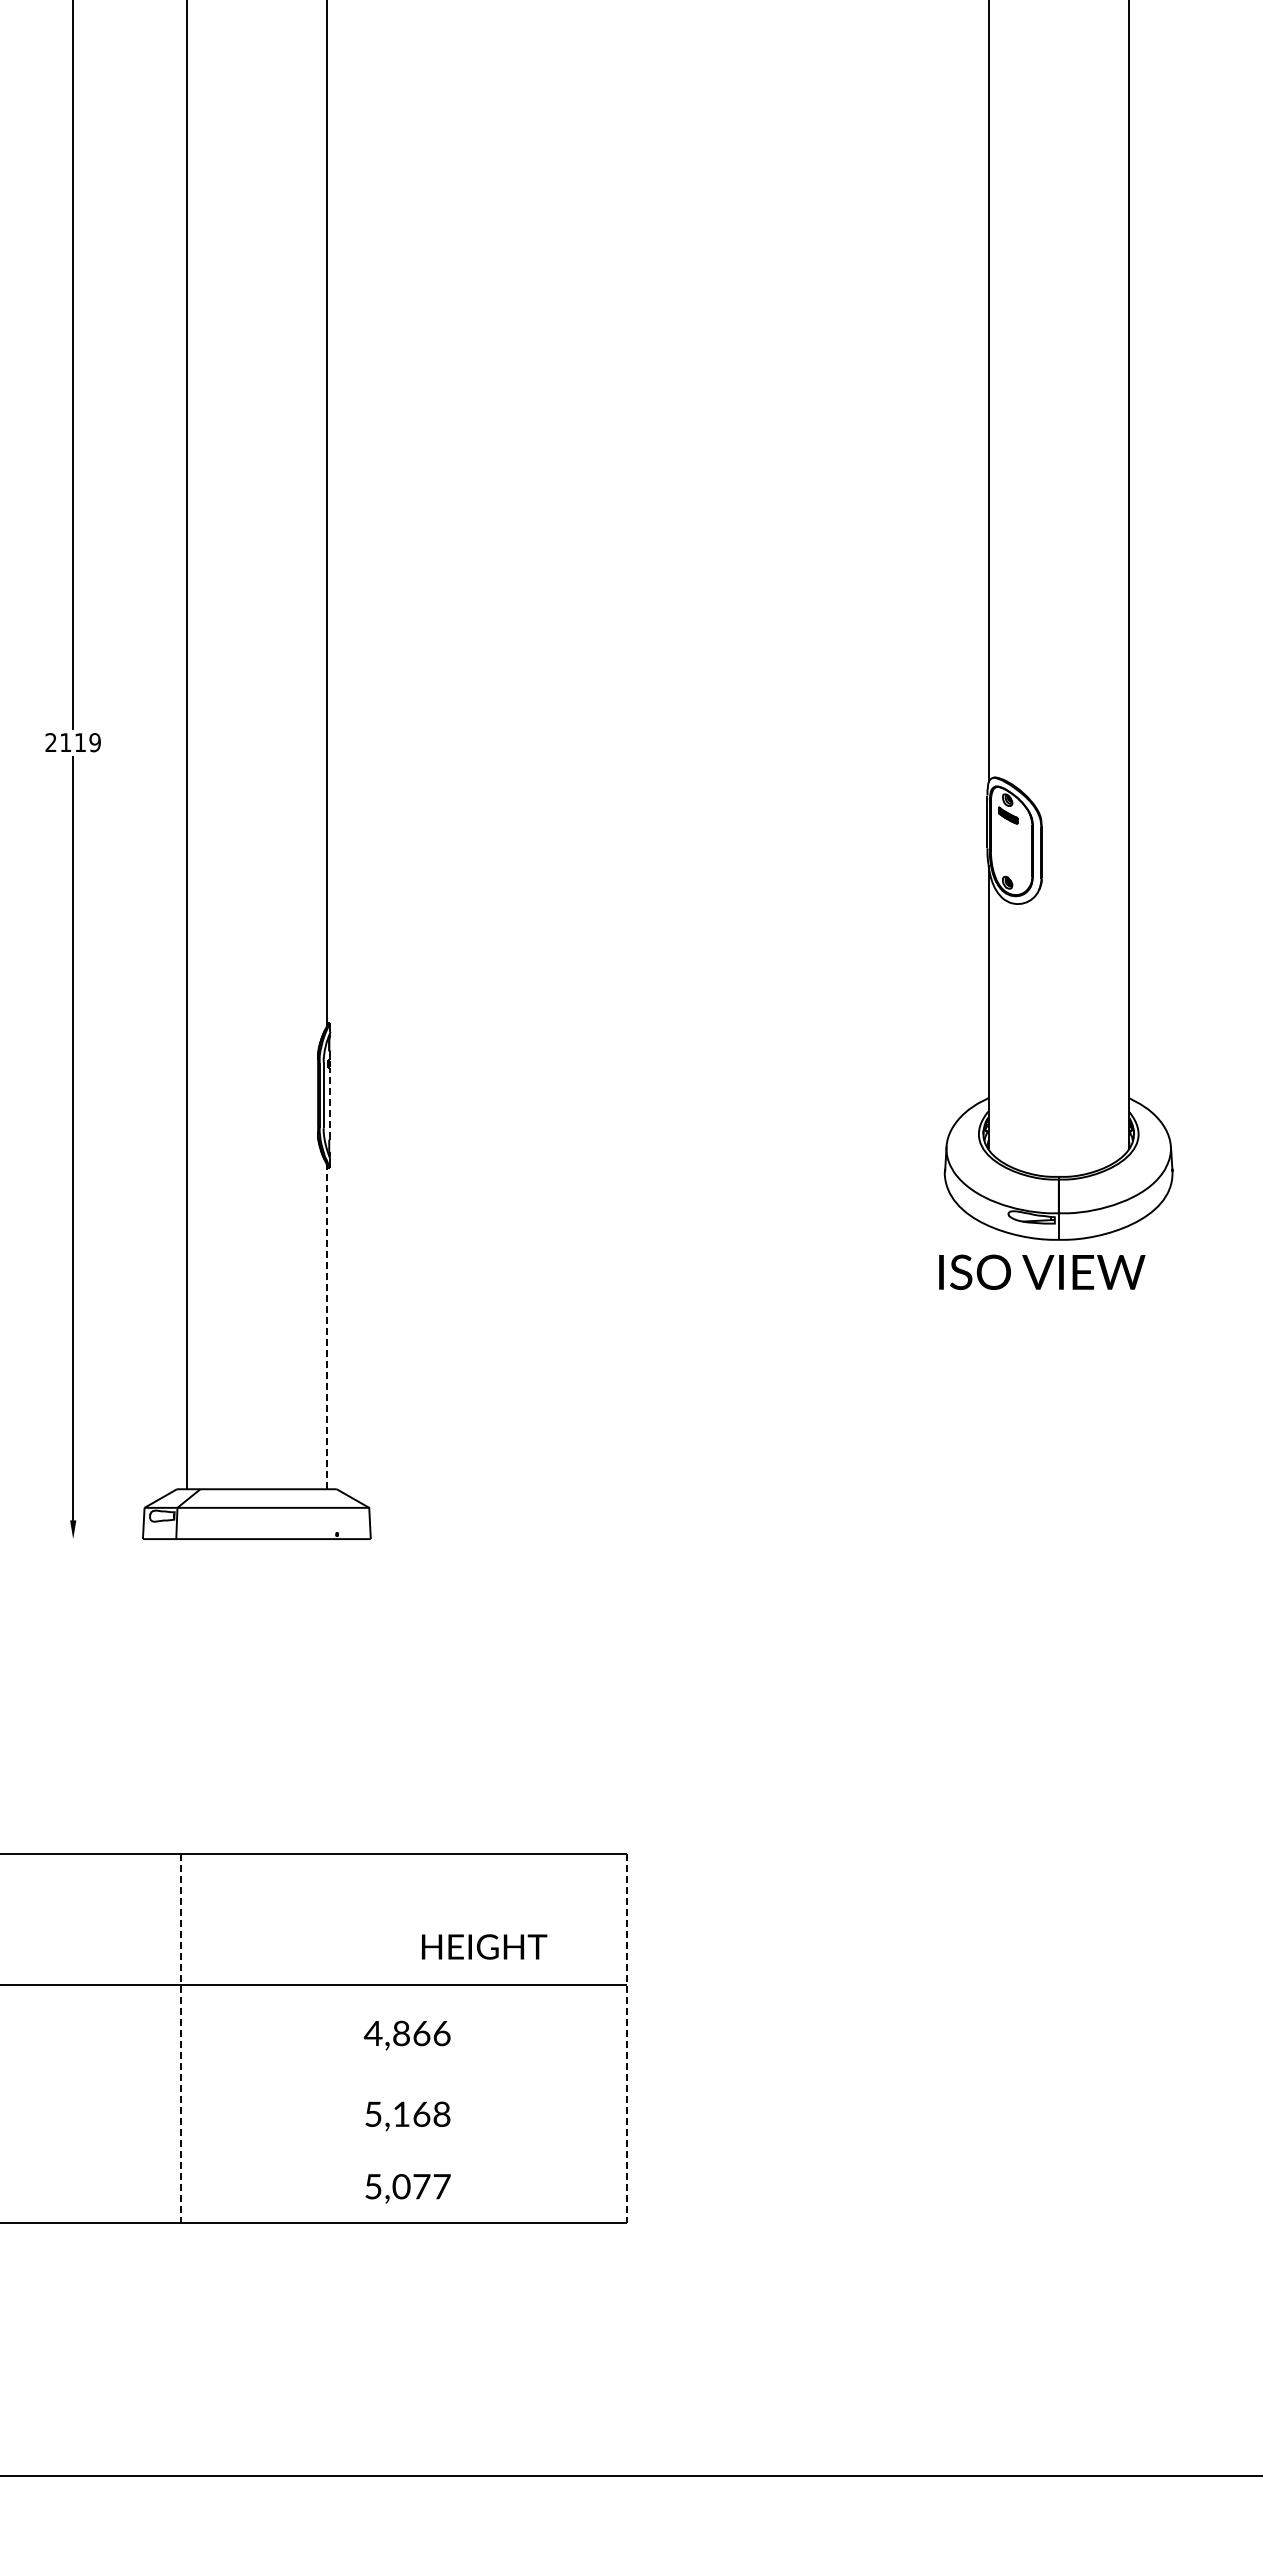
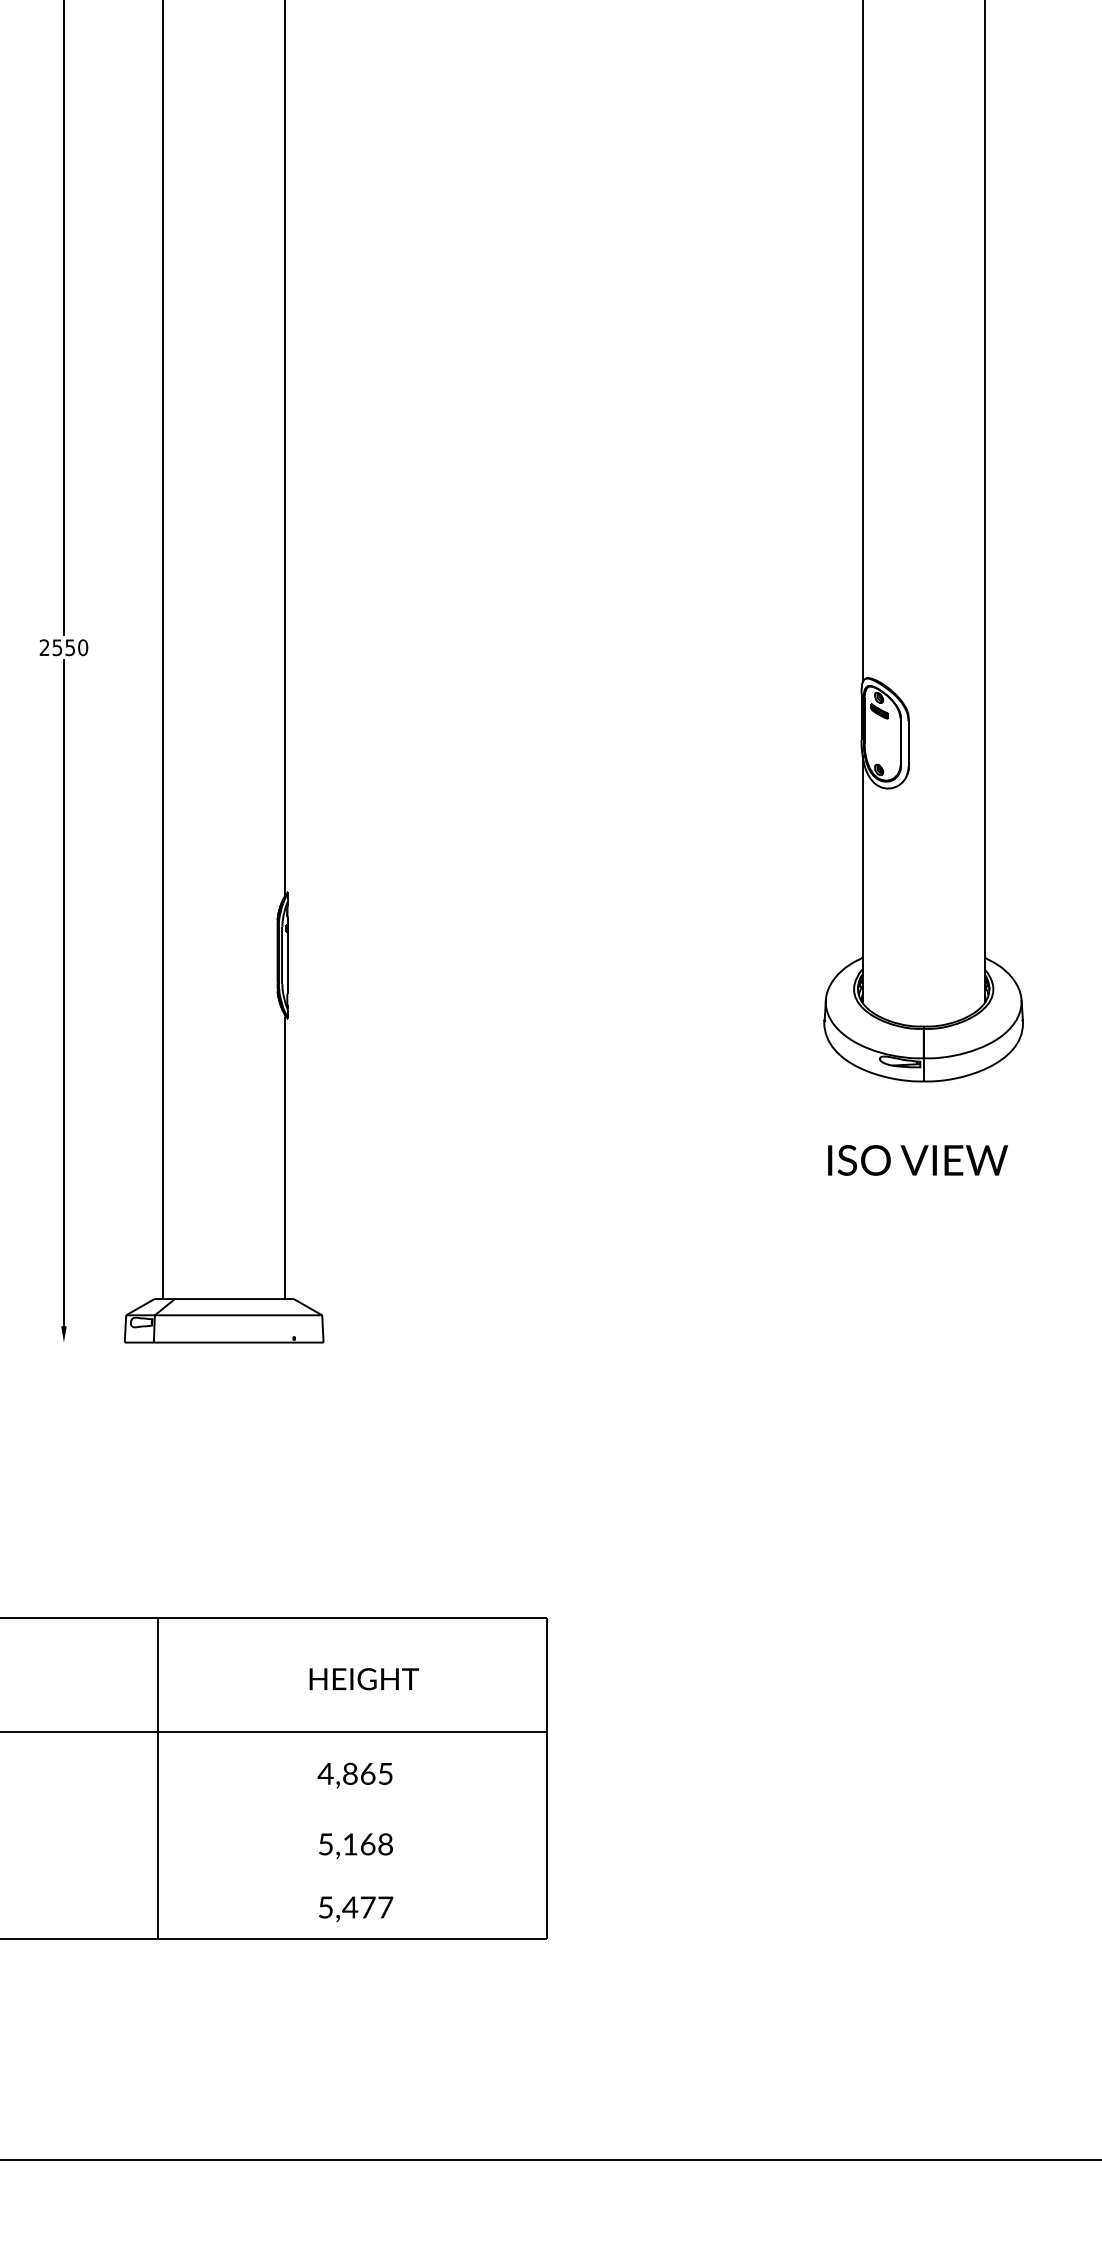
text: (80, 742) -> (70, 647), 2119 -> 2550
line: (329, 1103) -> (287, 962), dashed -> solid
text: (1042, 1271) -> (918, 1159), moved
line: (326, 1327) -> (284, 1157), dashed -> solid
text: (484, 1946) -> (364, 1678), moved
text: (441, 2033) -> (385, 1773), 4,866 -> 4,865
line: (180, 2039) -> (157, 1779), dashed -> solid
line: (626, 2039) -> (546, 1779), dashed -> solid
text: (401, 2186) -> (350, 1907), 5,077 -> 5,477

